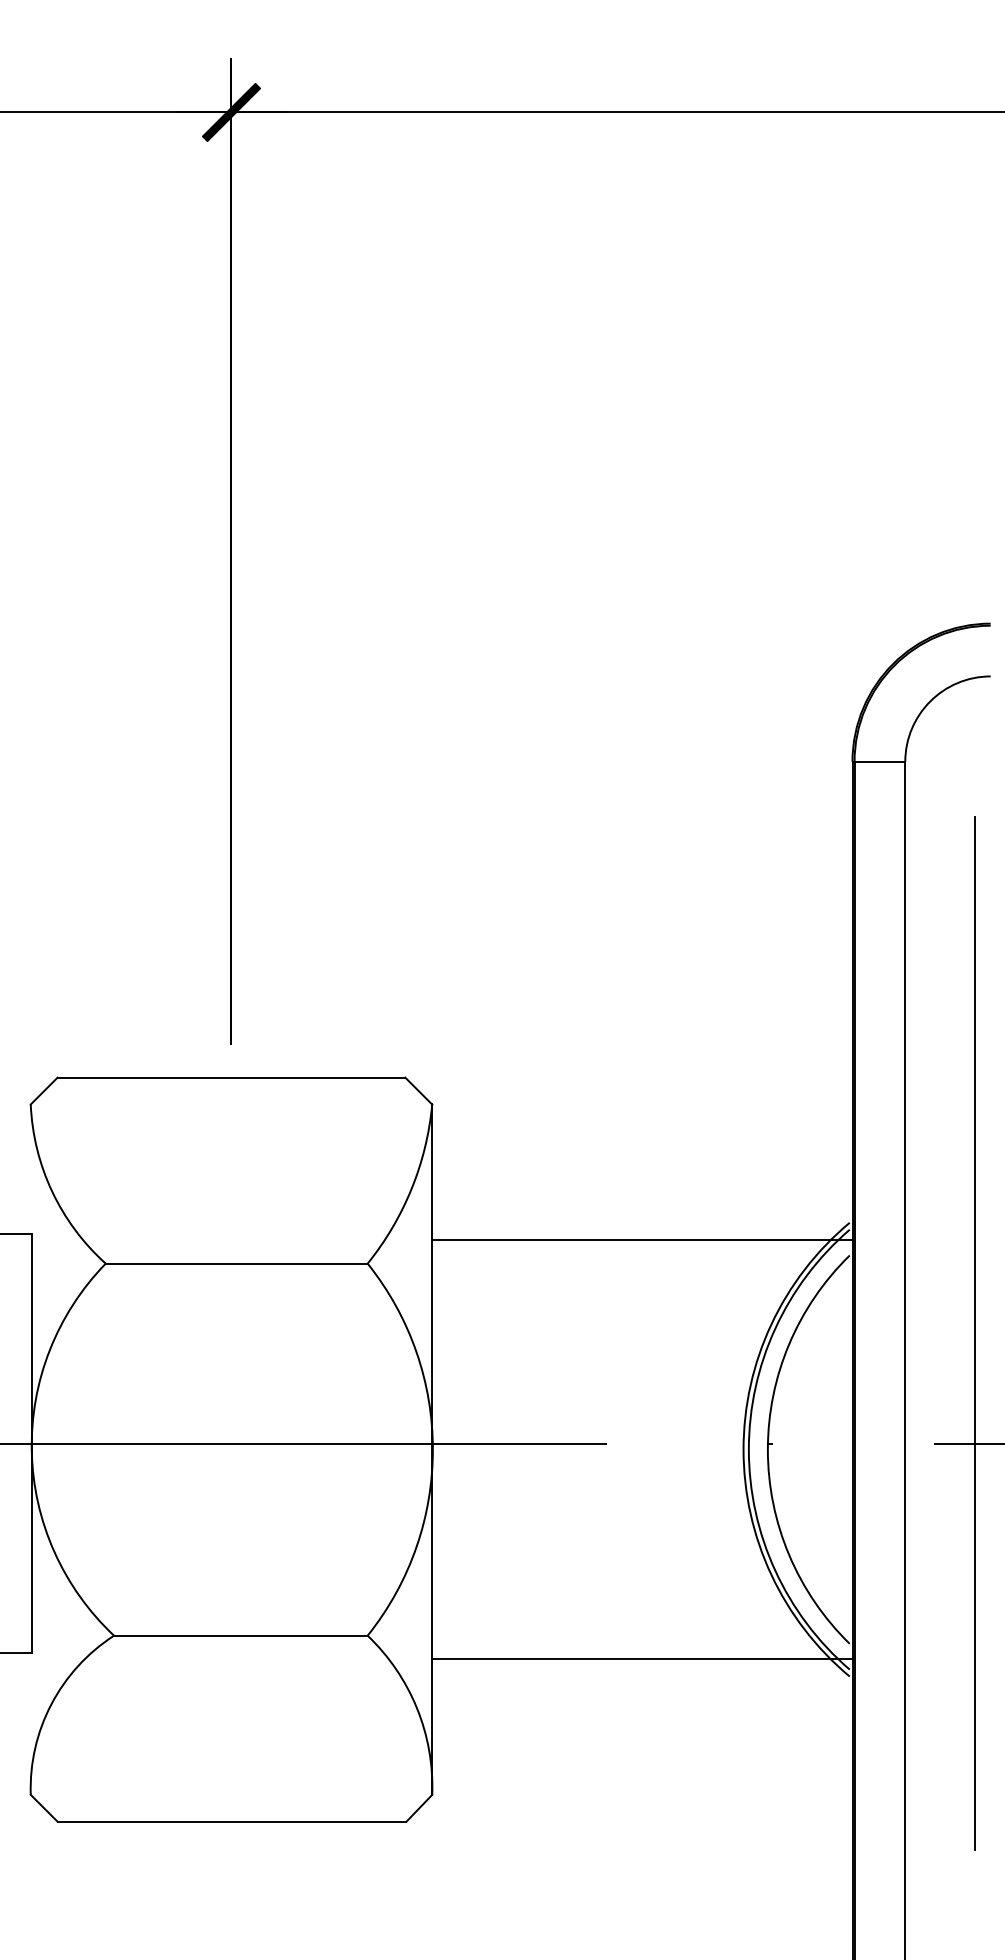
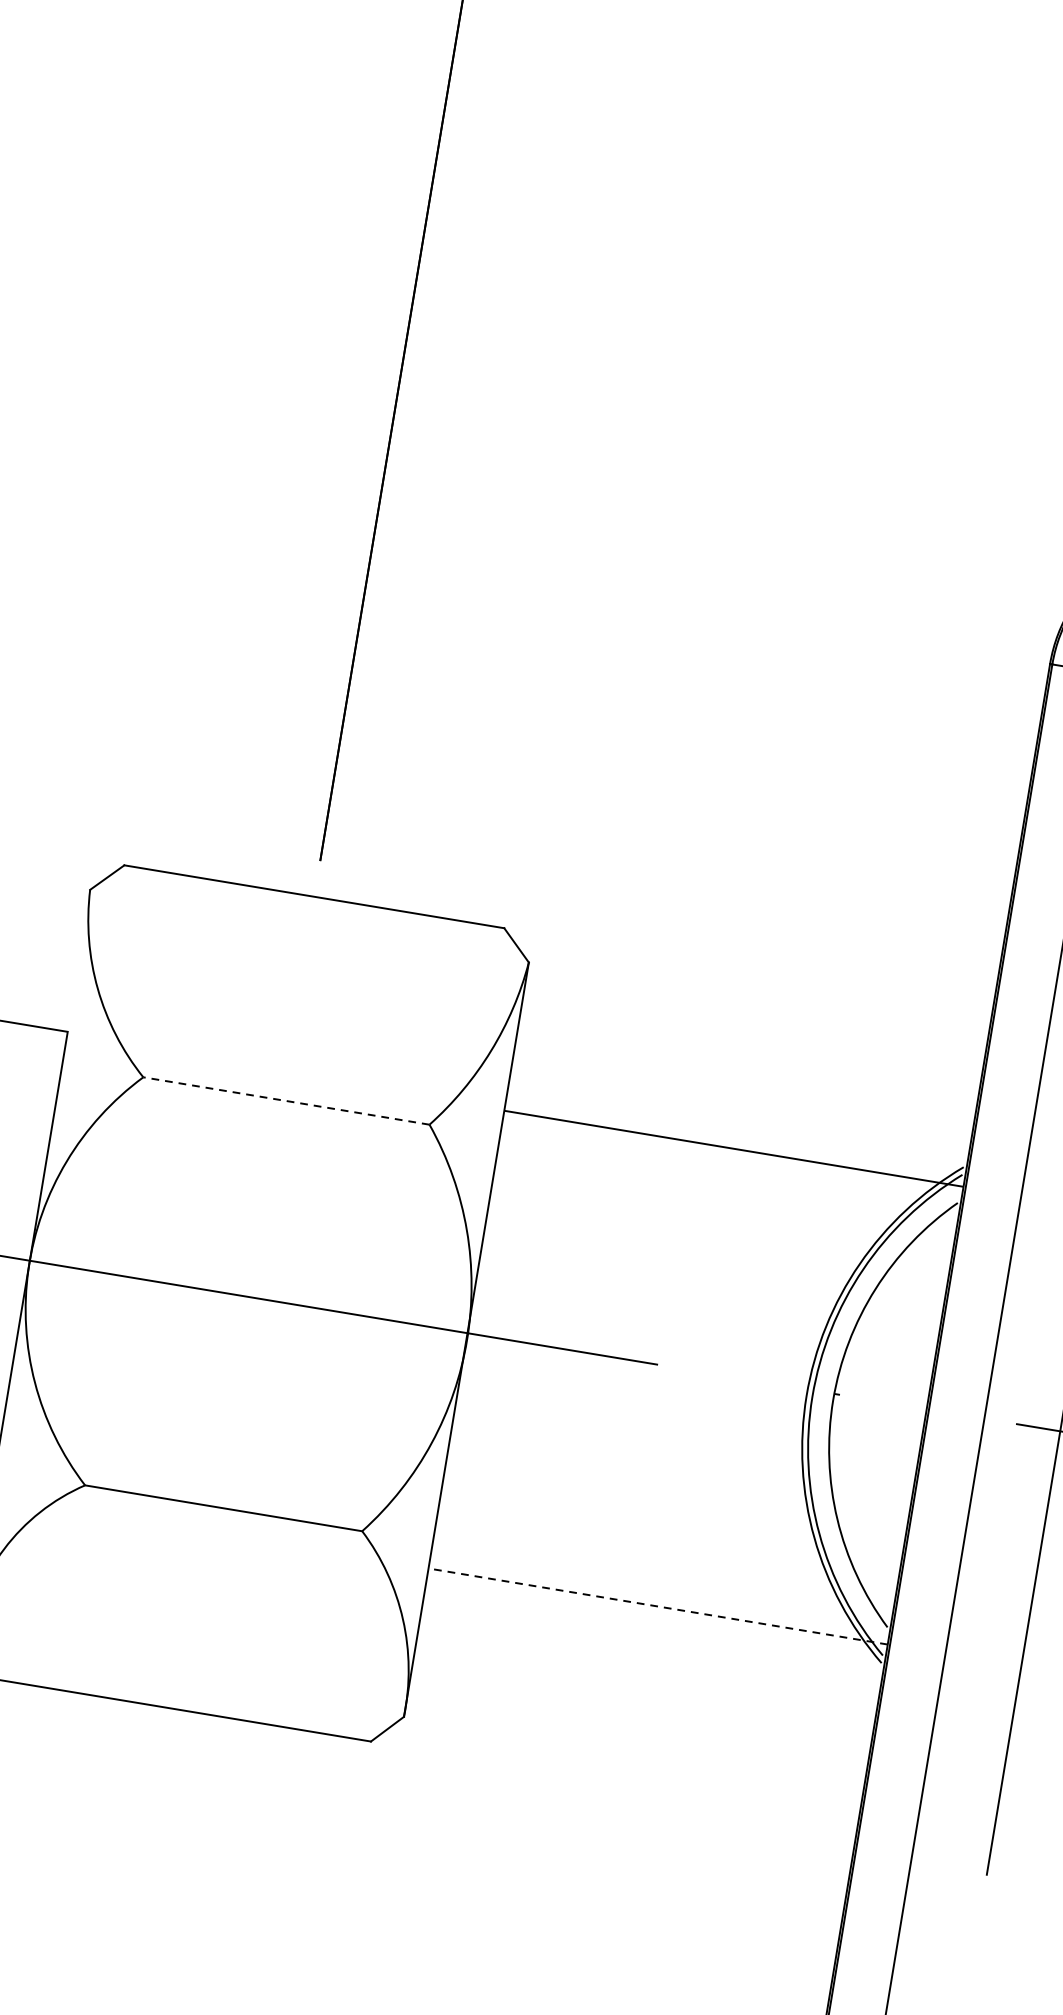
line: (236, 1263) -> (286, 1100), solid -> dashed
line: (641, 1659) -> (657, 1606), solid -> dashed

